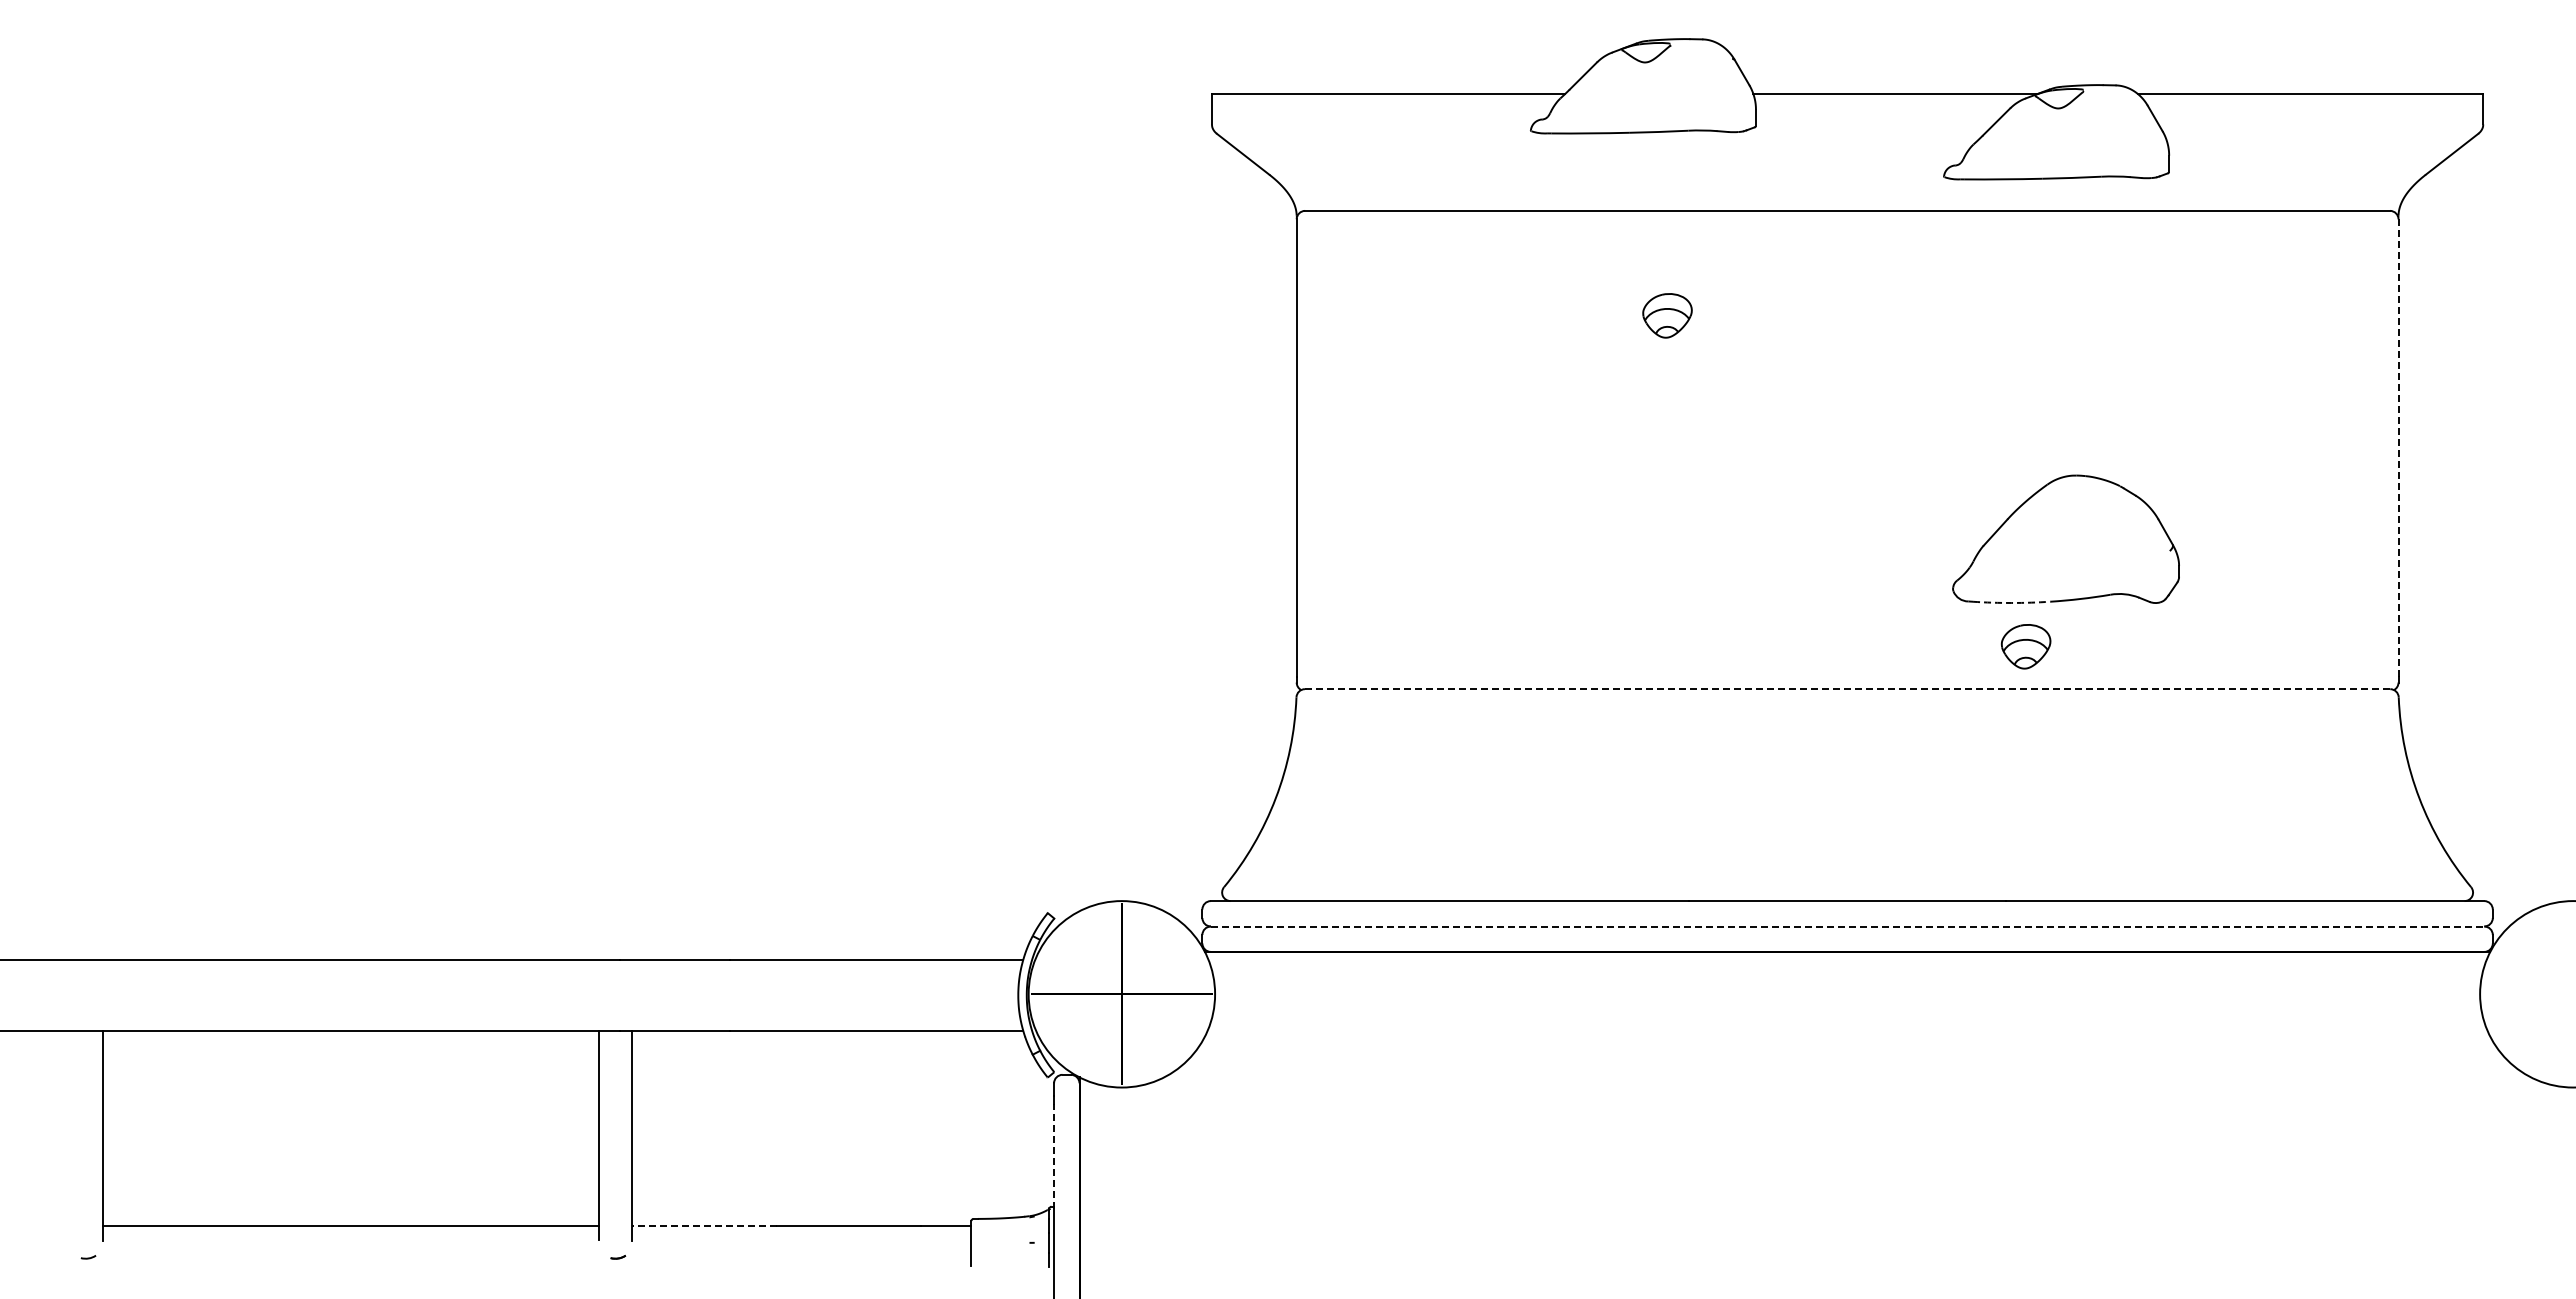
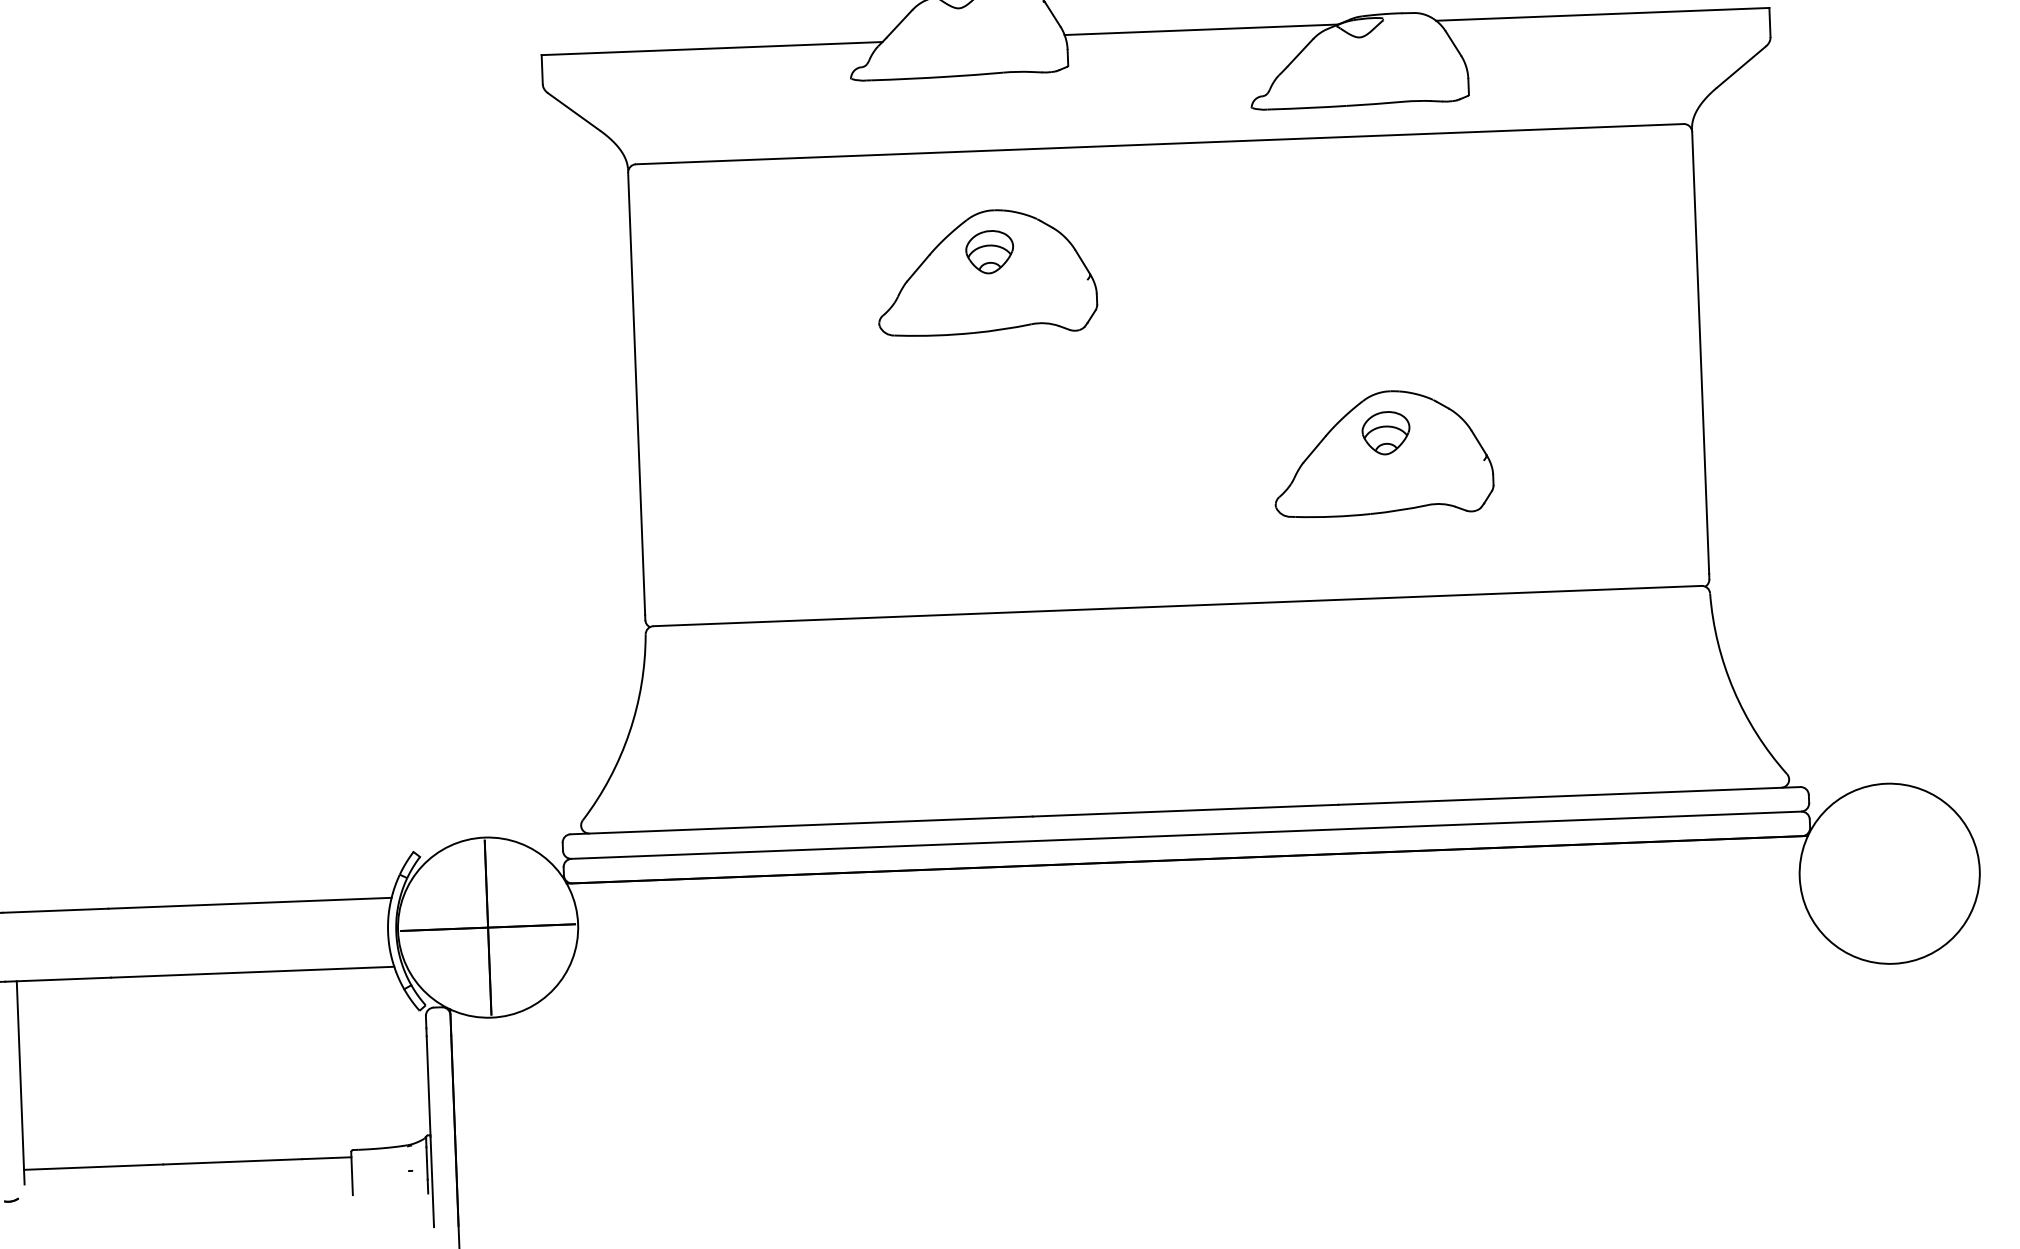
part: (1663, 336) -> (986, 272), added
line: (2398, 448) -> (1700, 353), dashed -> solid
arc: (2011, 602) -> (1332, 516), dashed -> solid
part: (2025, 646) -> (1385, 432), moved
line: (1847, 689) -> (1177, 606), dashed -> solid
line: (1847, 926) -> (1186, 835), dashed -> solid
line: (1054, 1155) -> (429, 1085), dashed -> solid
line: (704, 1226) -> (93, 1167), dashed -> solid

